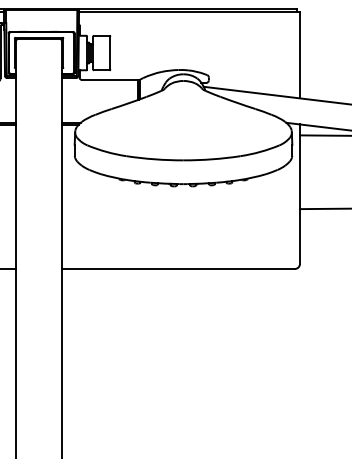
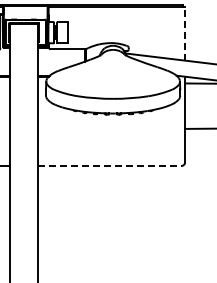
line: (299, 54) -> (184, 33), solid -> dashed
line: (179, 268) -> (110, 165), solid -> dashed

